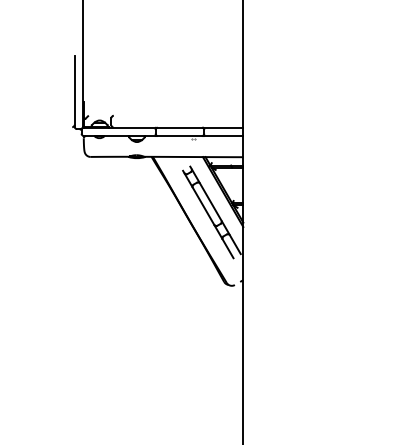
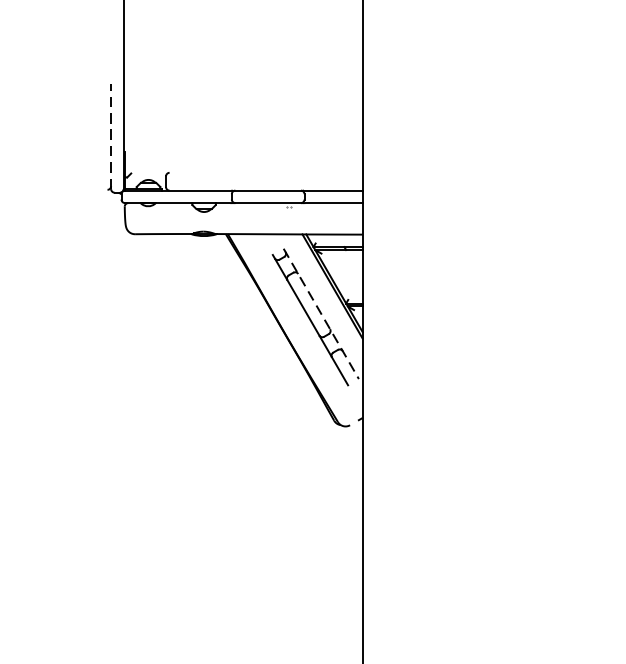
line: (74, 91) -> (110, 136), solid -> dashed
line: (215, 210) -> (321, 314), solid -> dashed

